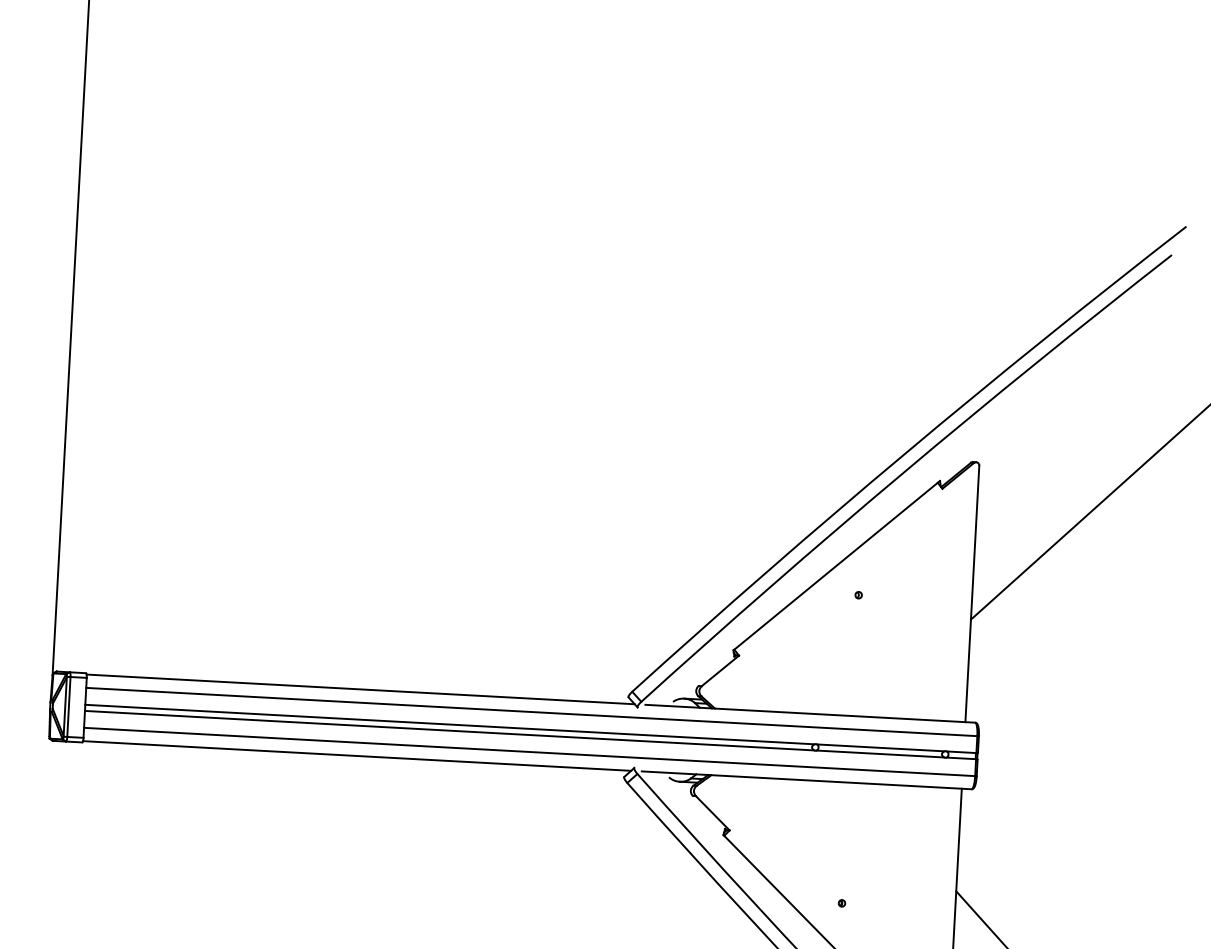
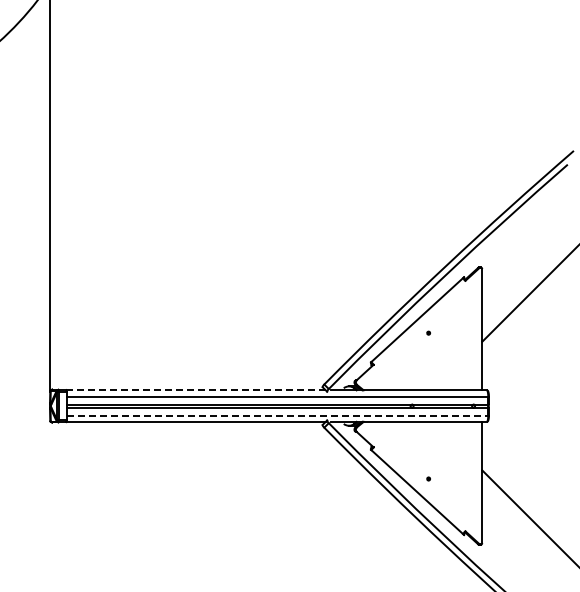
line: (361, 689) -> (196, 390), solid -> dashed
line: (529, 751) -> (277, 415), solid -> dashed

